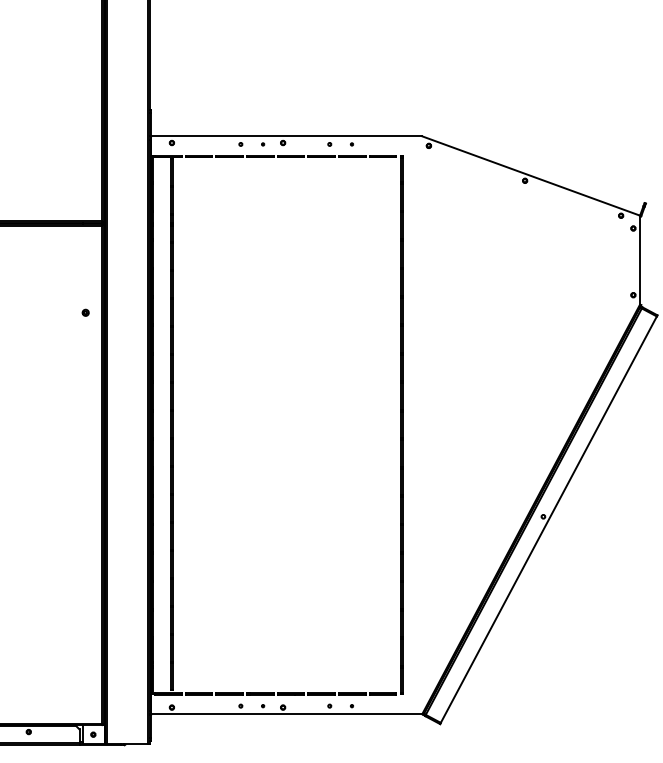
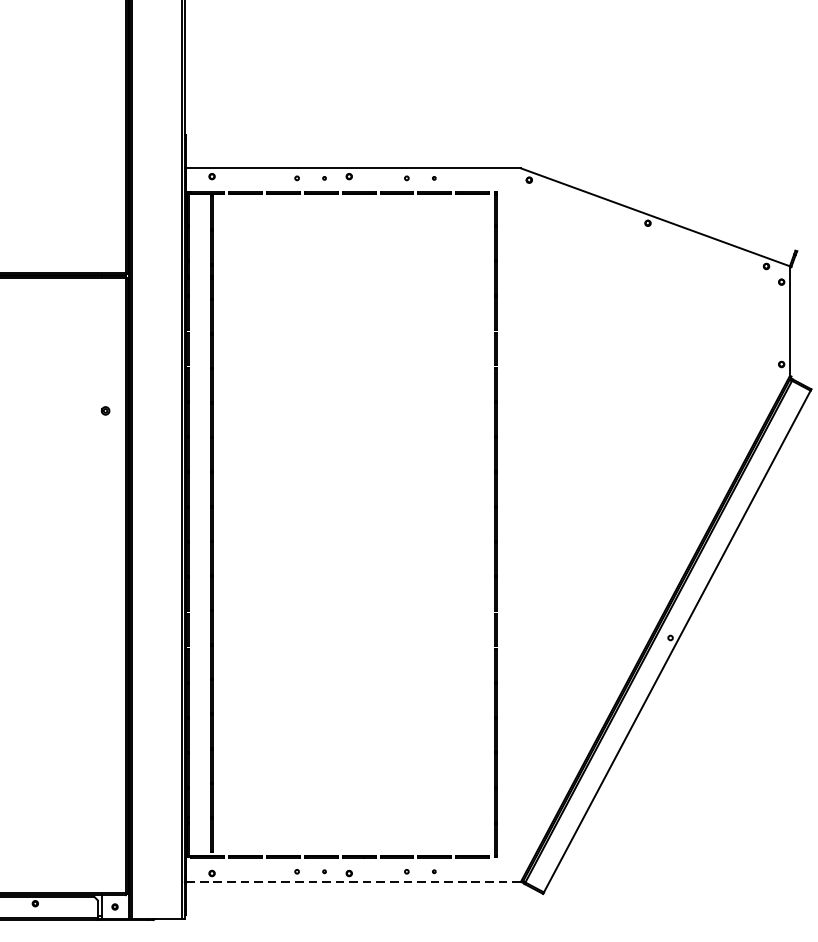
part: (85, 312) -> (105, 410), moved
line: (286, 714) -> (353, 882), solid -> dashed

